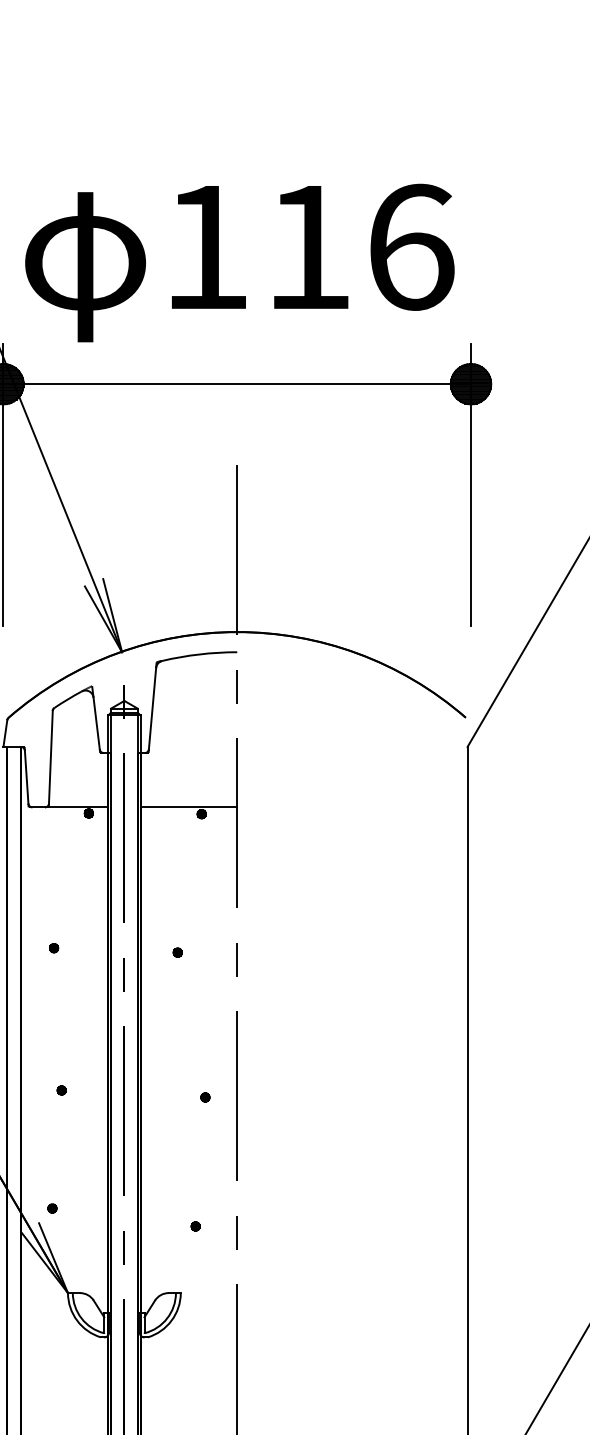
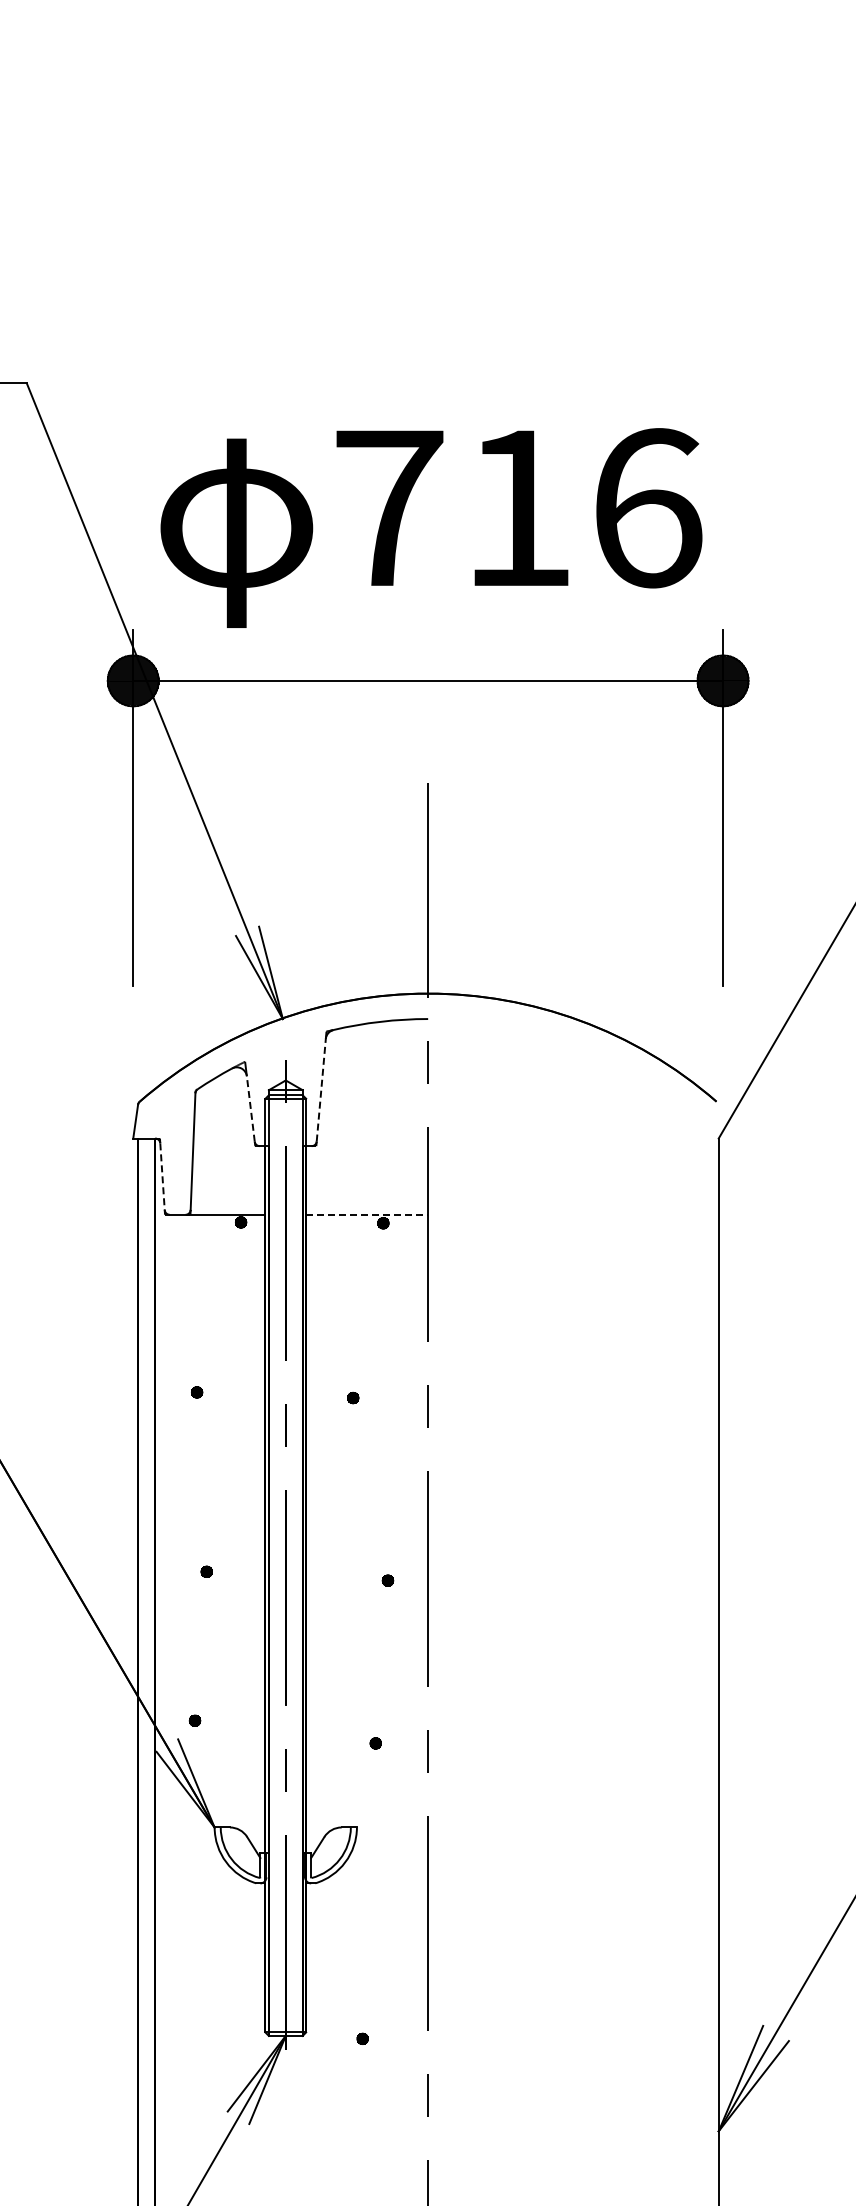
text: (206, 246) -> (389, 507), 116 -> 716
line: (152, 708) -> (321, 1089), solid -> dashed
line: (96, 723) -> (250, 1108), solid -> dashed
line: (26, 777) -> (162, 1177), solid -> dashed
line: (189, 807) -> (367, 1214), solid -> dashed

